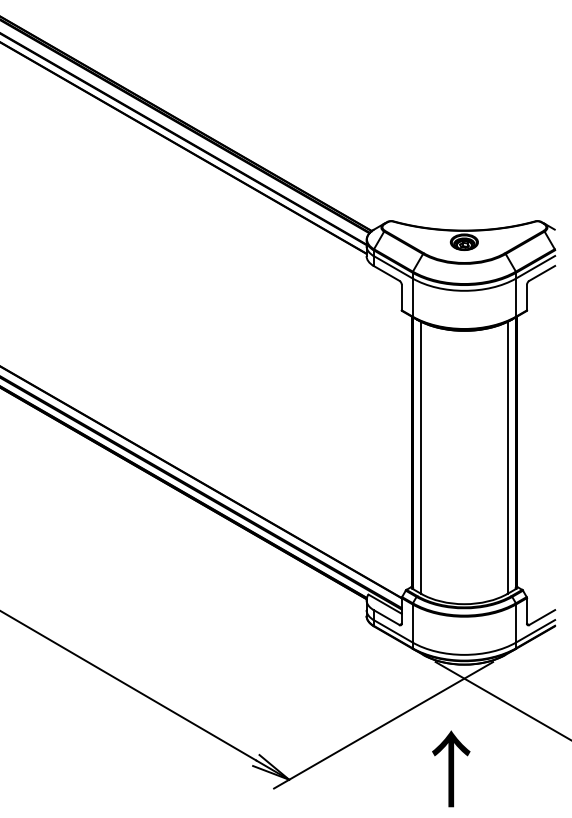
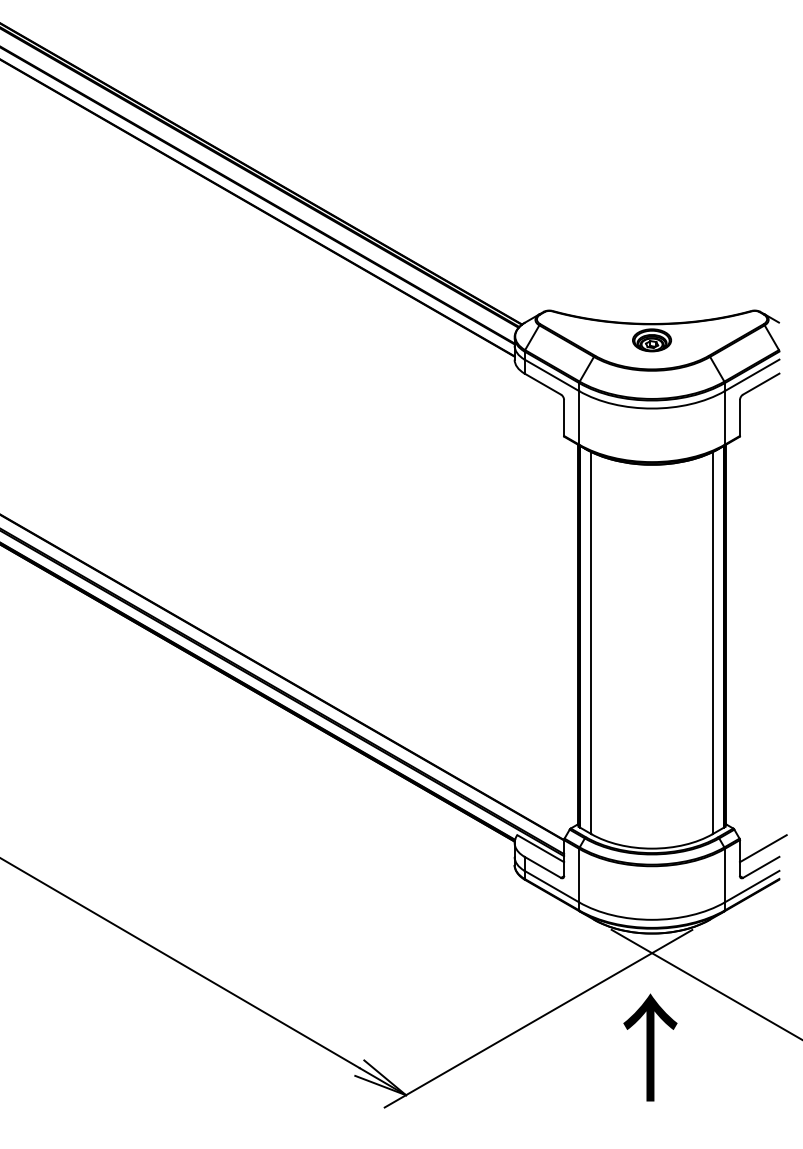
line: (543, 603) -> (763, 847), added
text: (451, 768) -> (650, 1047), moved

